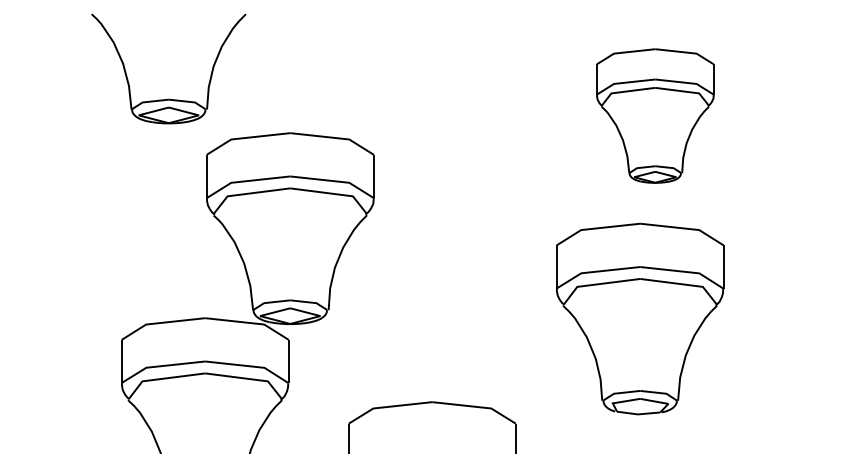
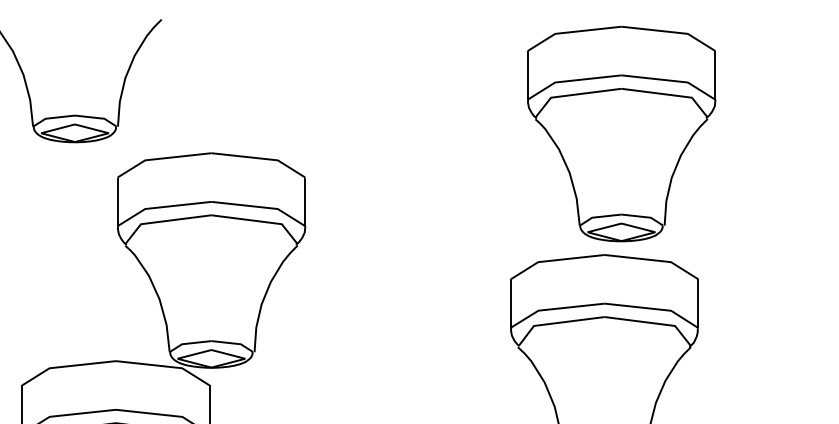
part: (655, 115) -> (621, 133), size x1.43

